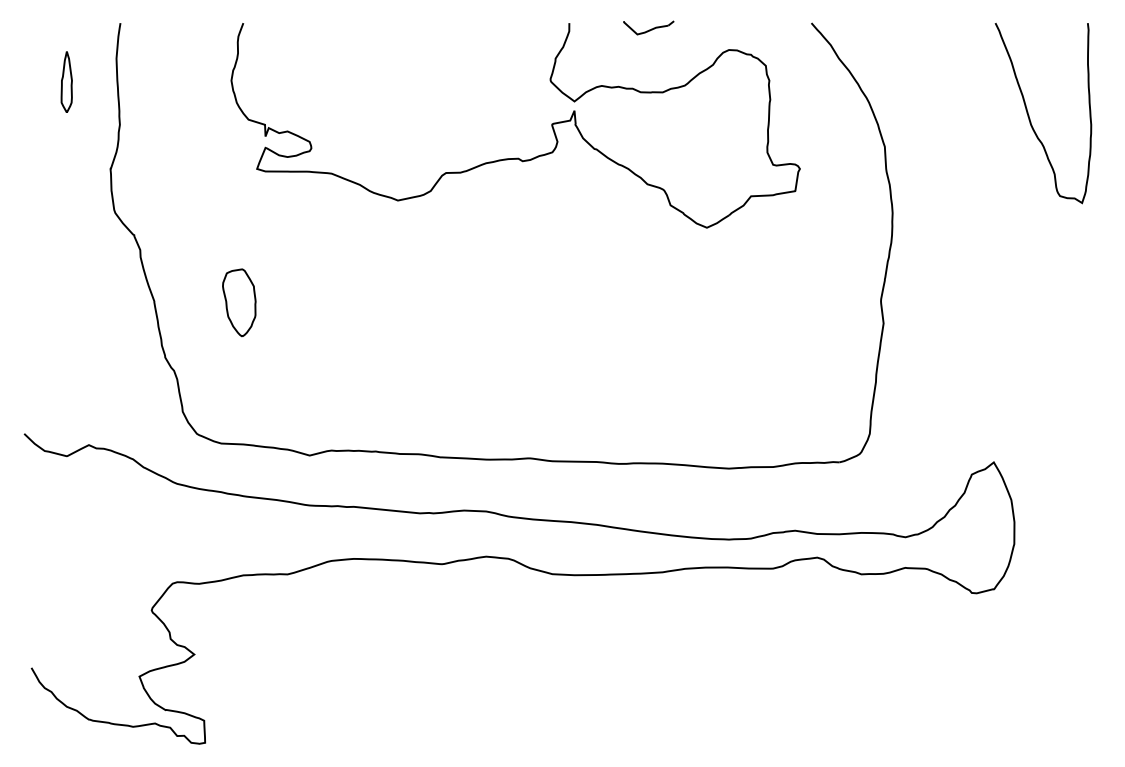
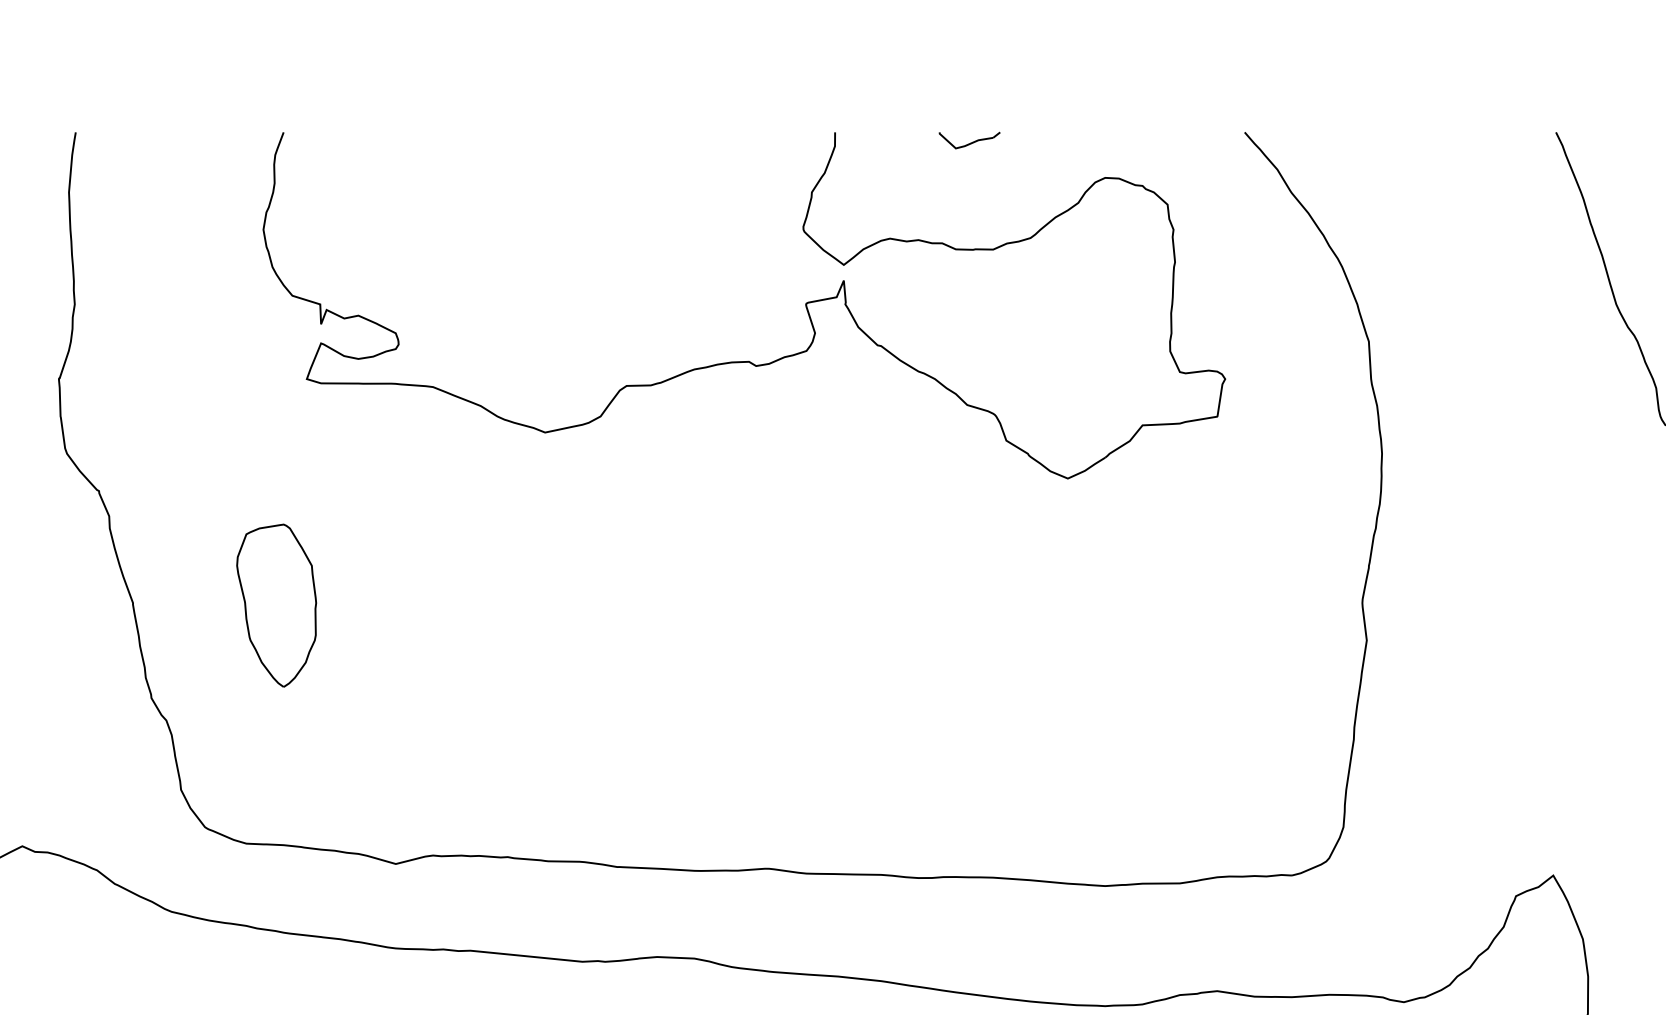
part: (648, 27) -> (969, 139), size x0.71
part: (239, 302) -> (277, 605), size x1.43

